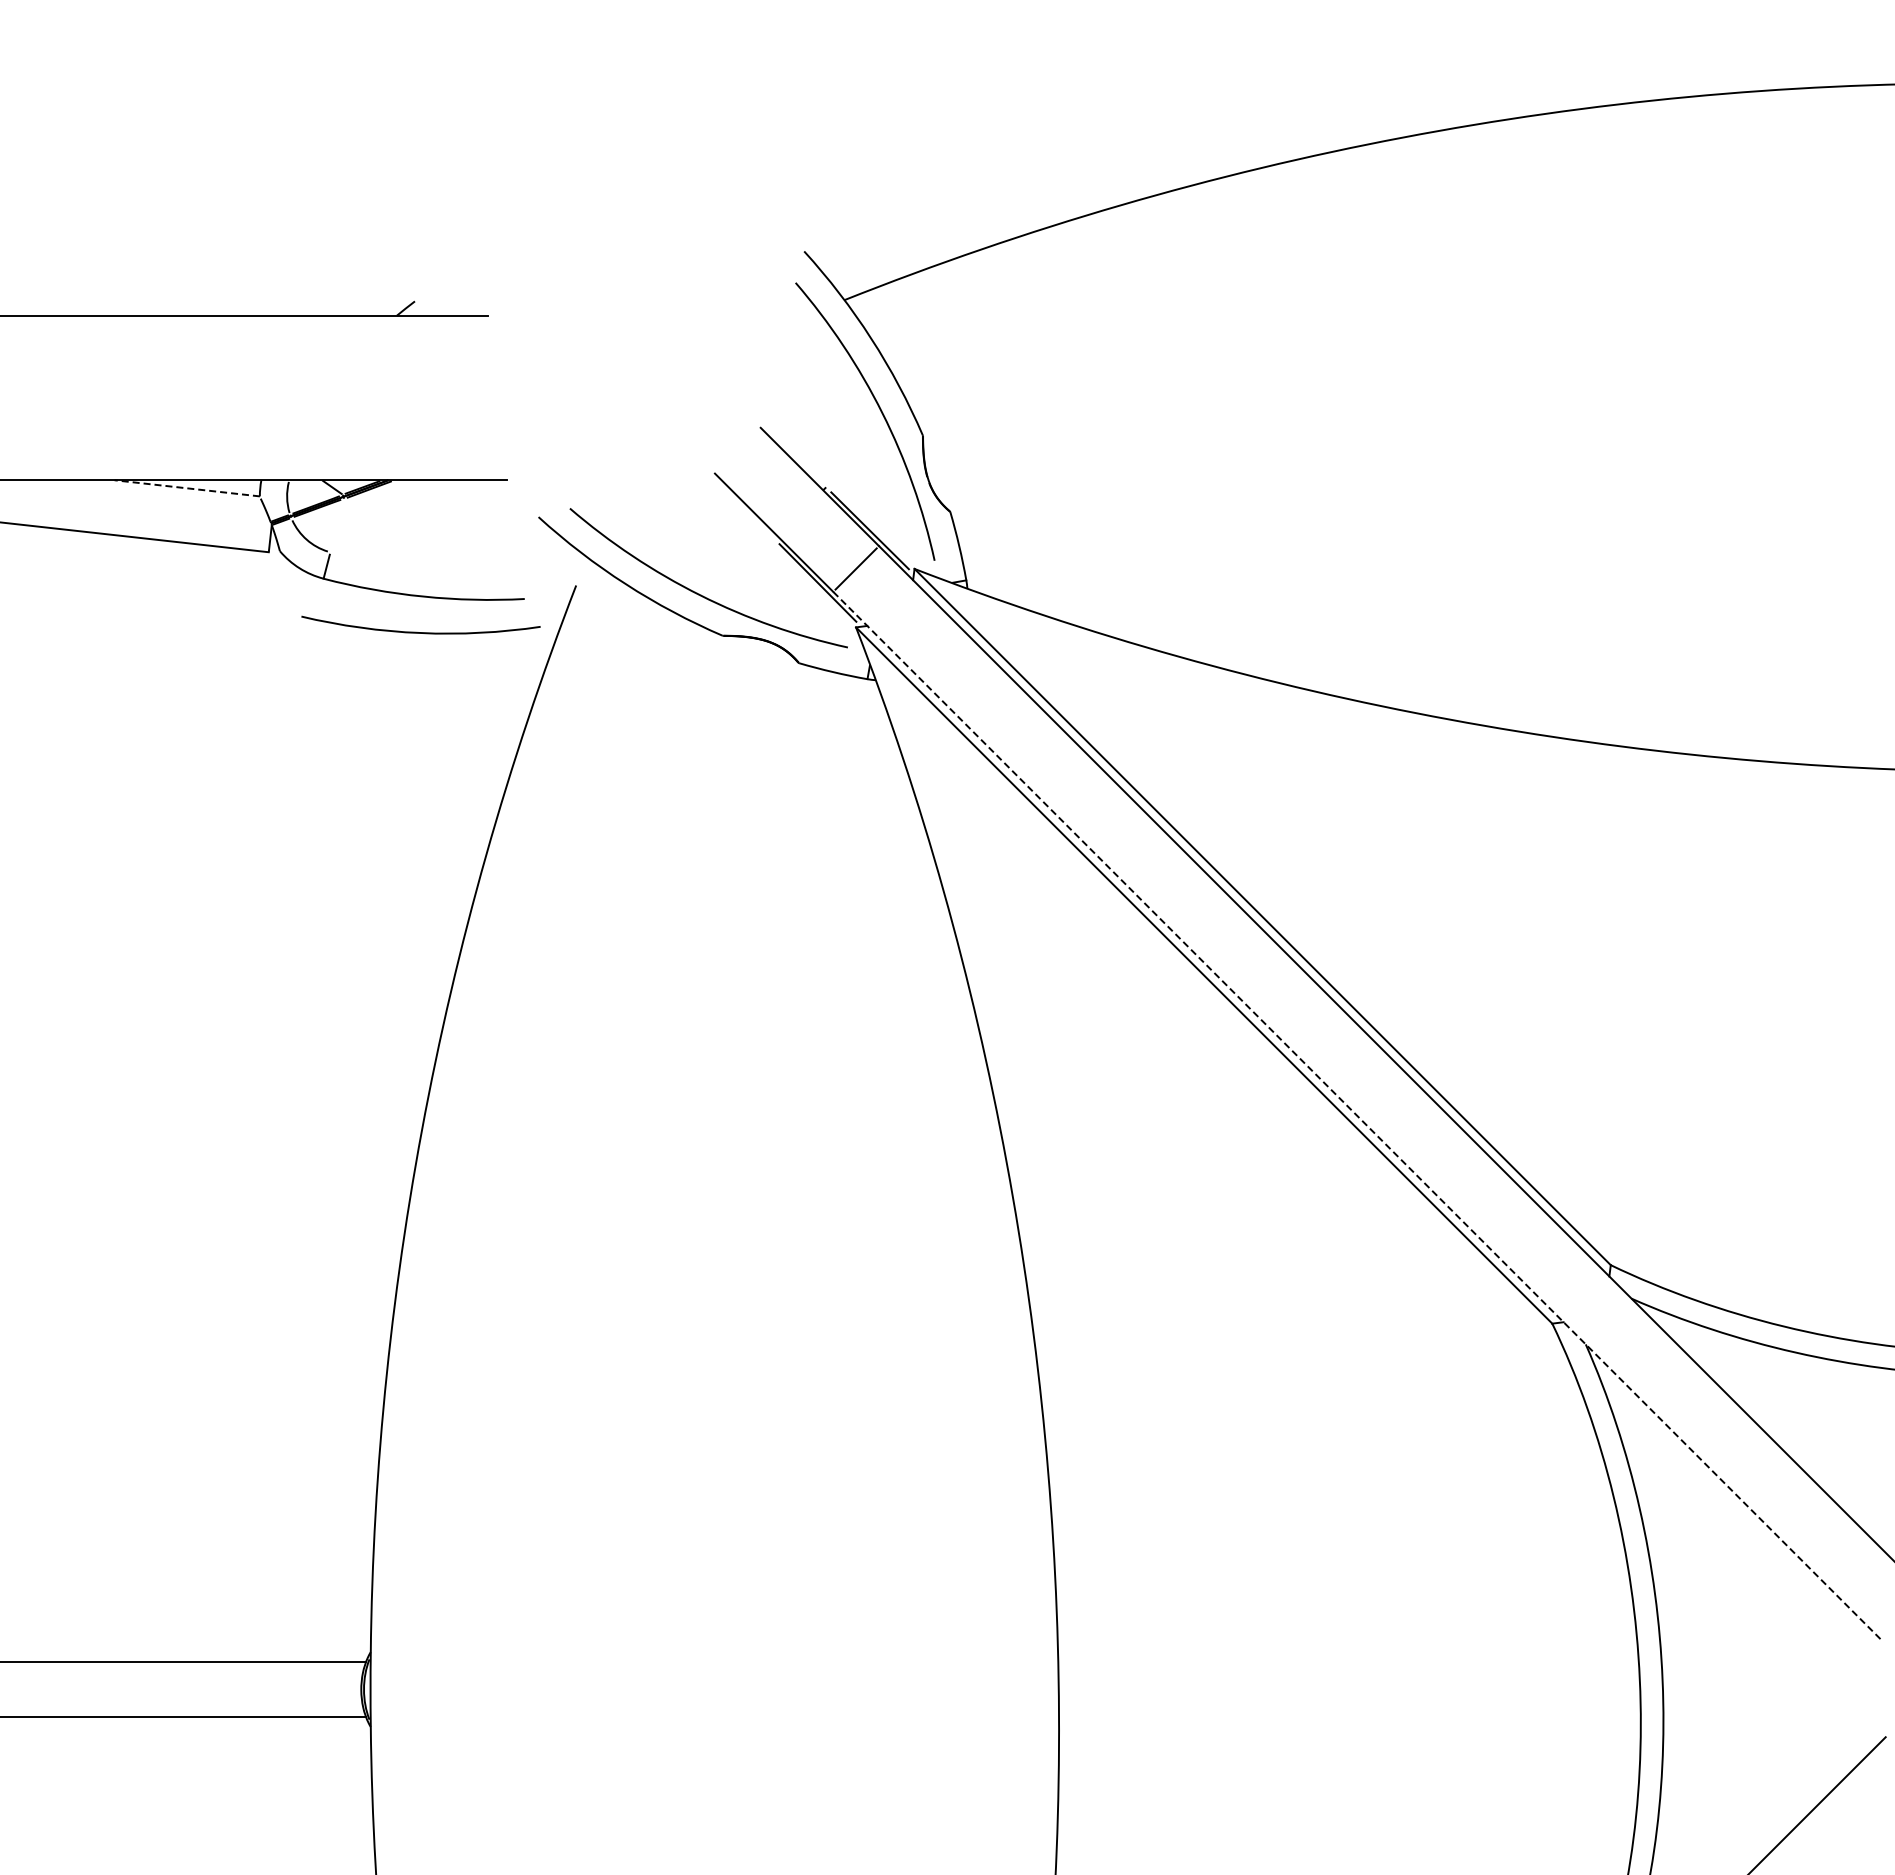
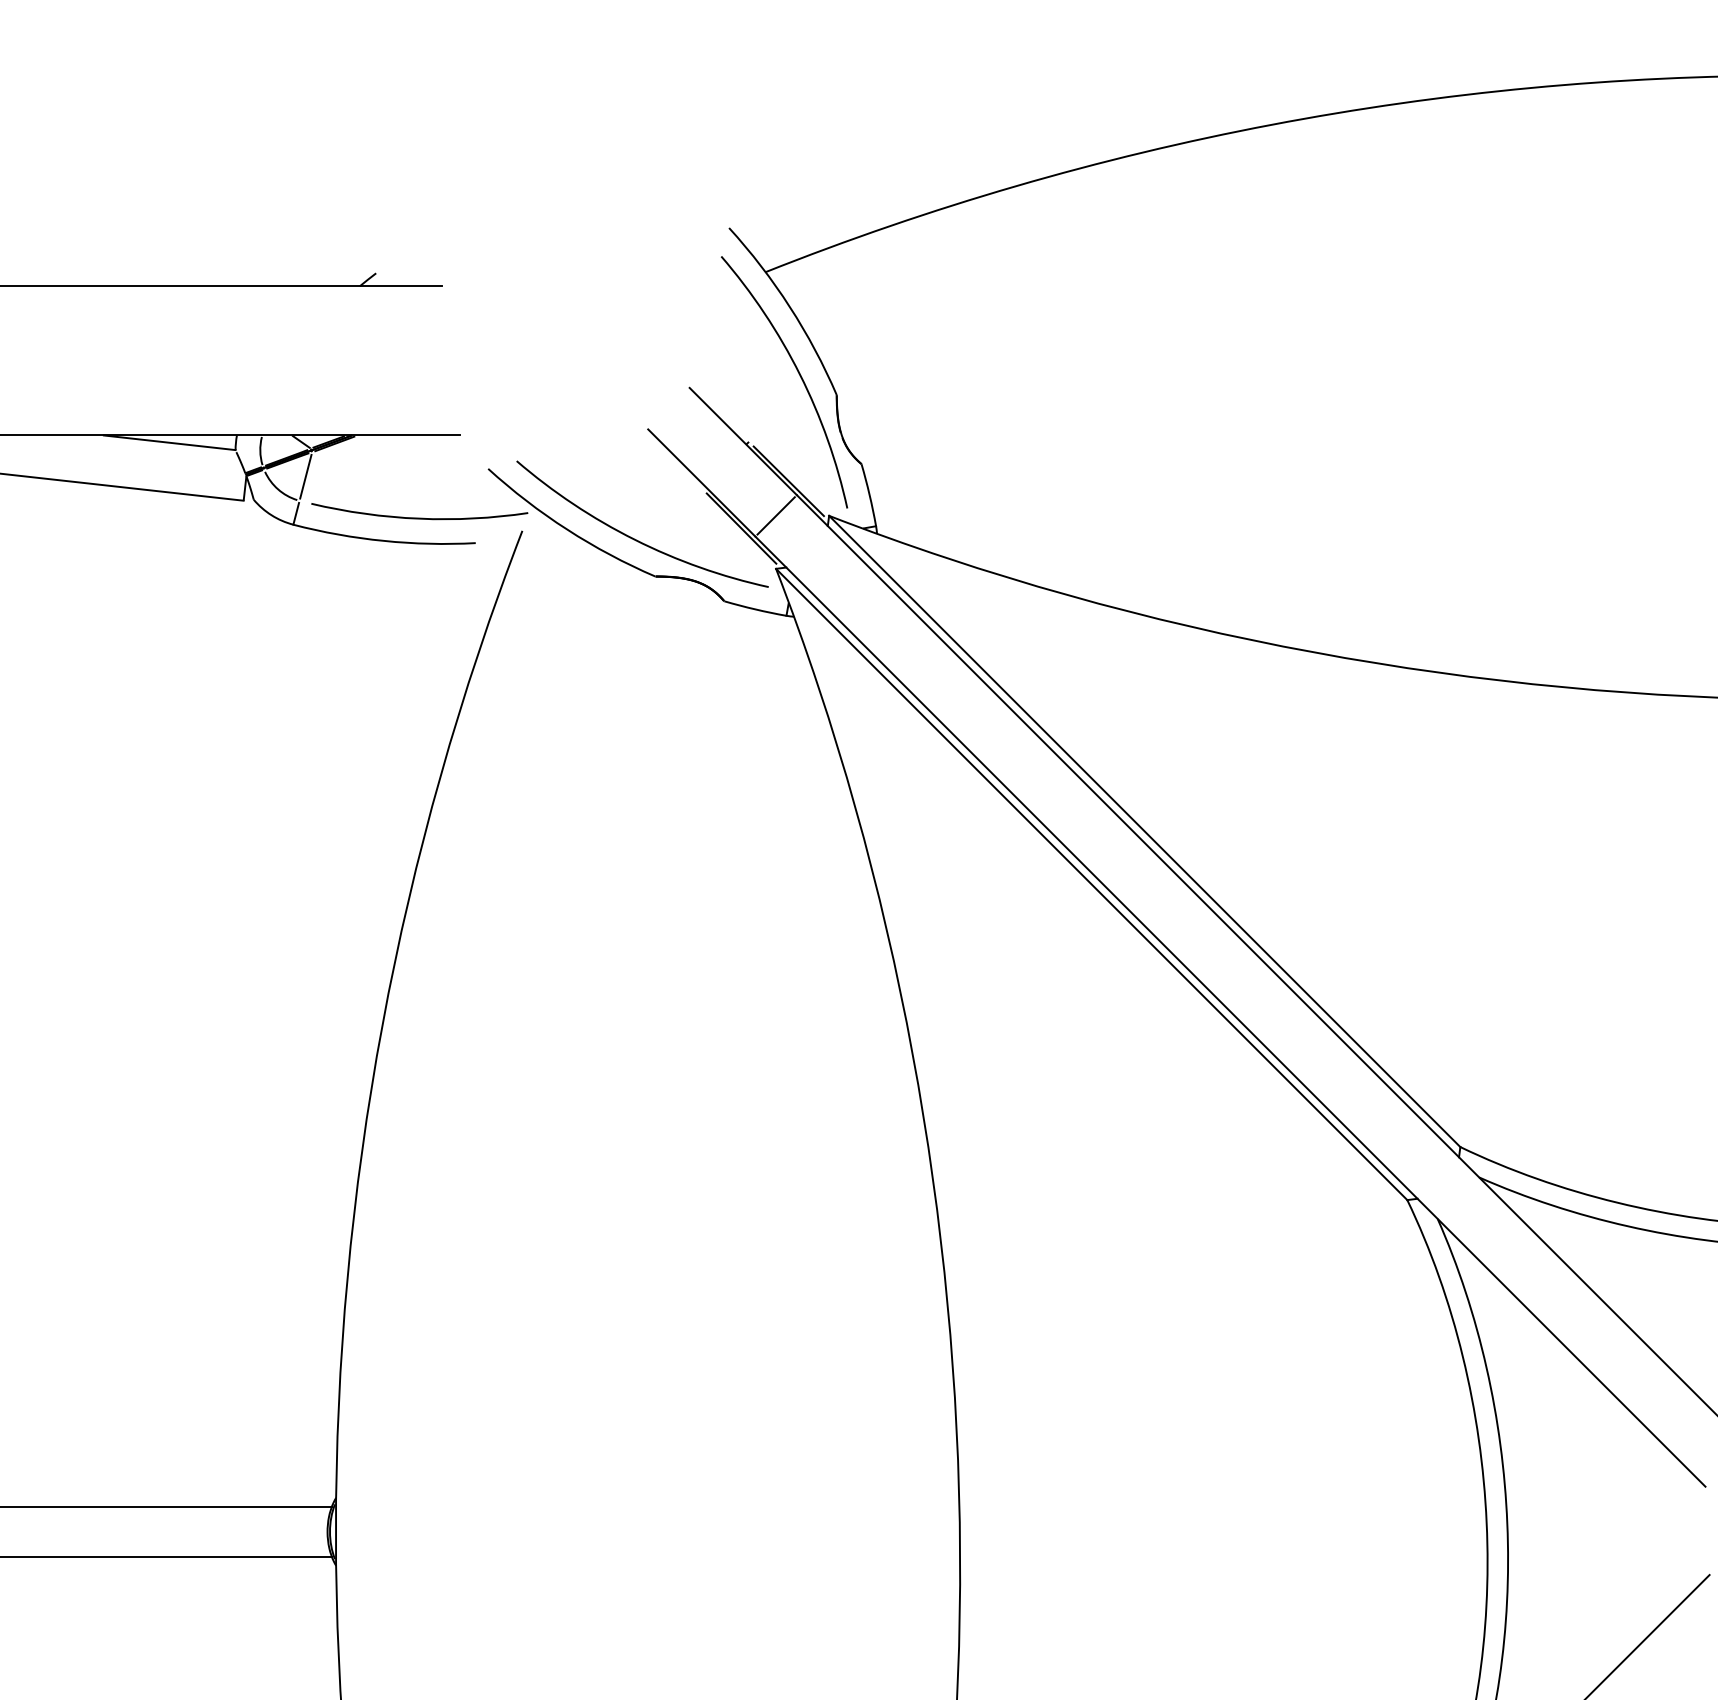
line: (186, 488) -> (169, 442), dashed -> solid
line: (337, 525) -> (305, 476), added
arc: (420, 632) -> (419, 518), moved
line: (1357, 1115) -> (1230, 1011), dashed -> solid

